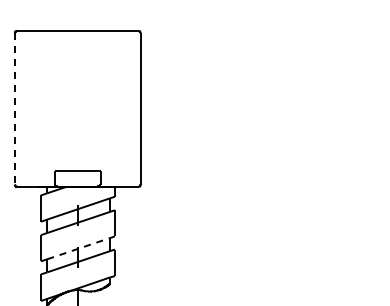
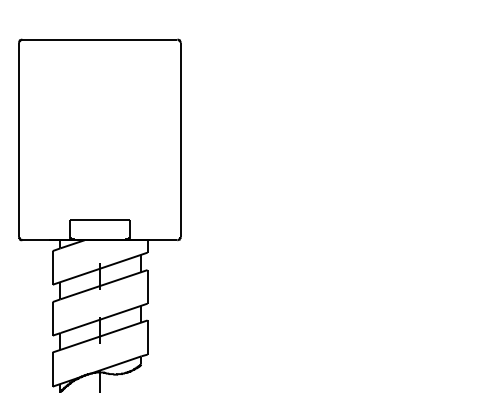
line: (14, 109) -> (18, 140), dashed -> solid
line: (81, 247) -> (104, 317), dashed -> solid

